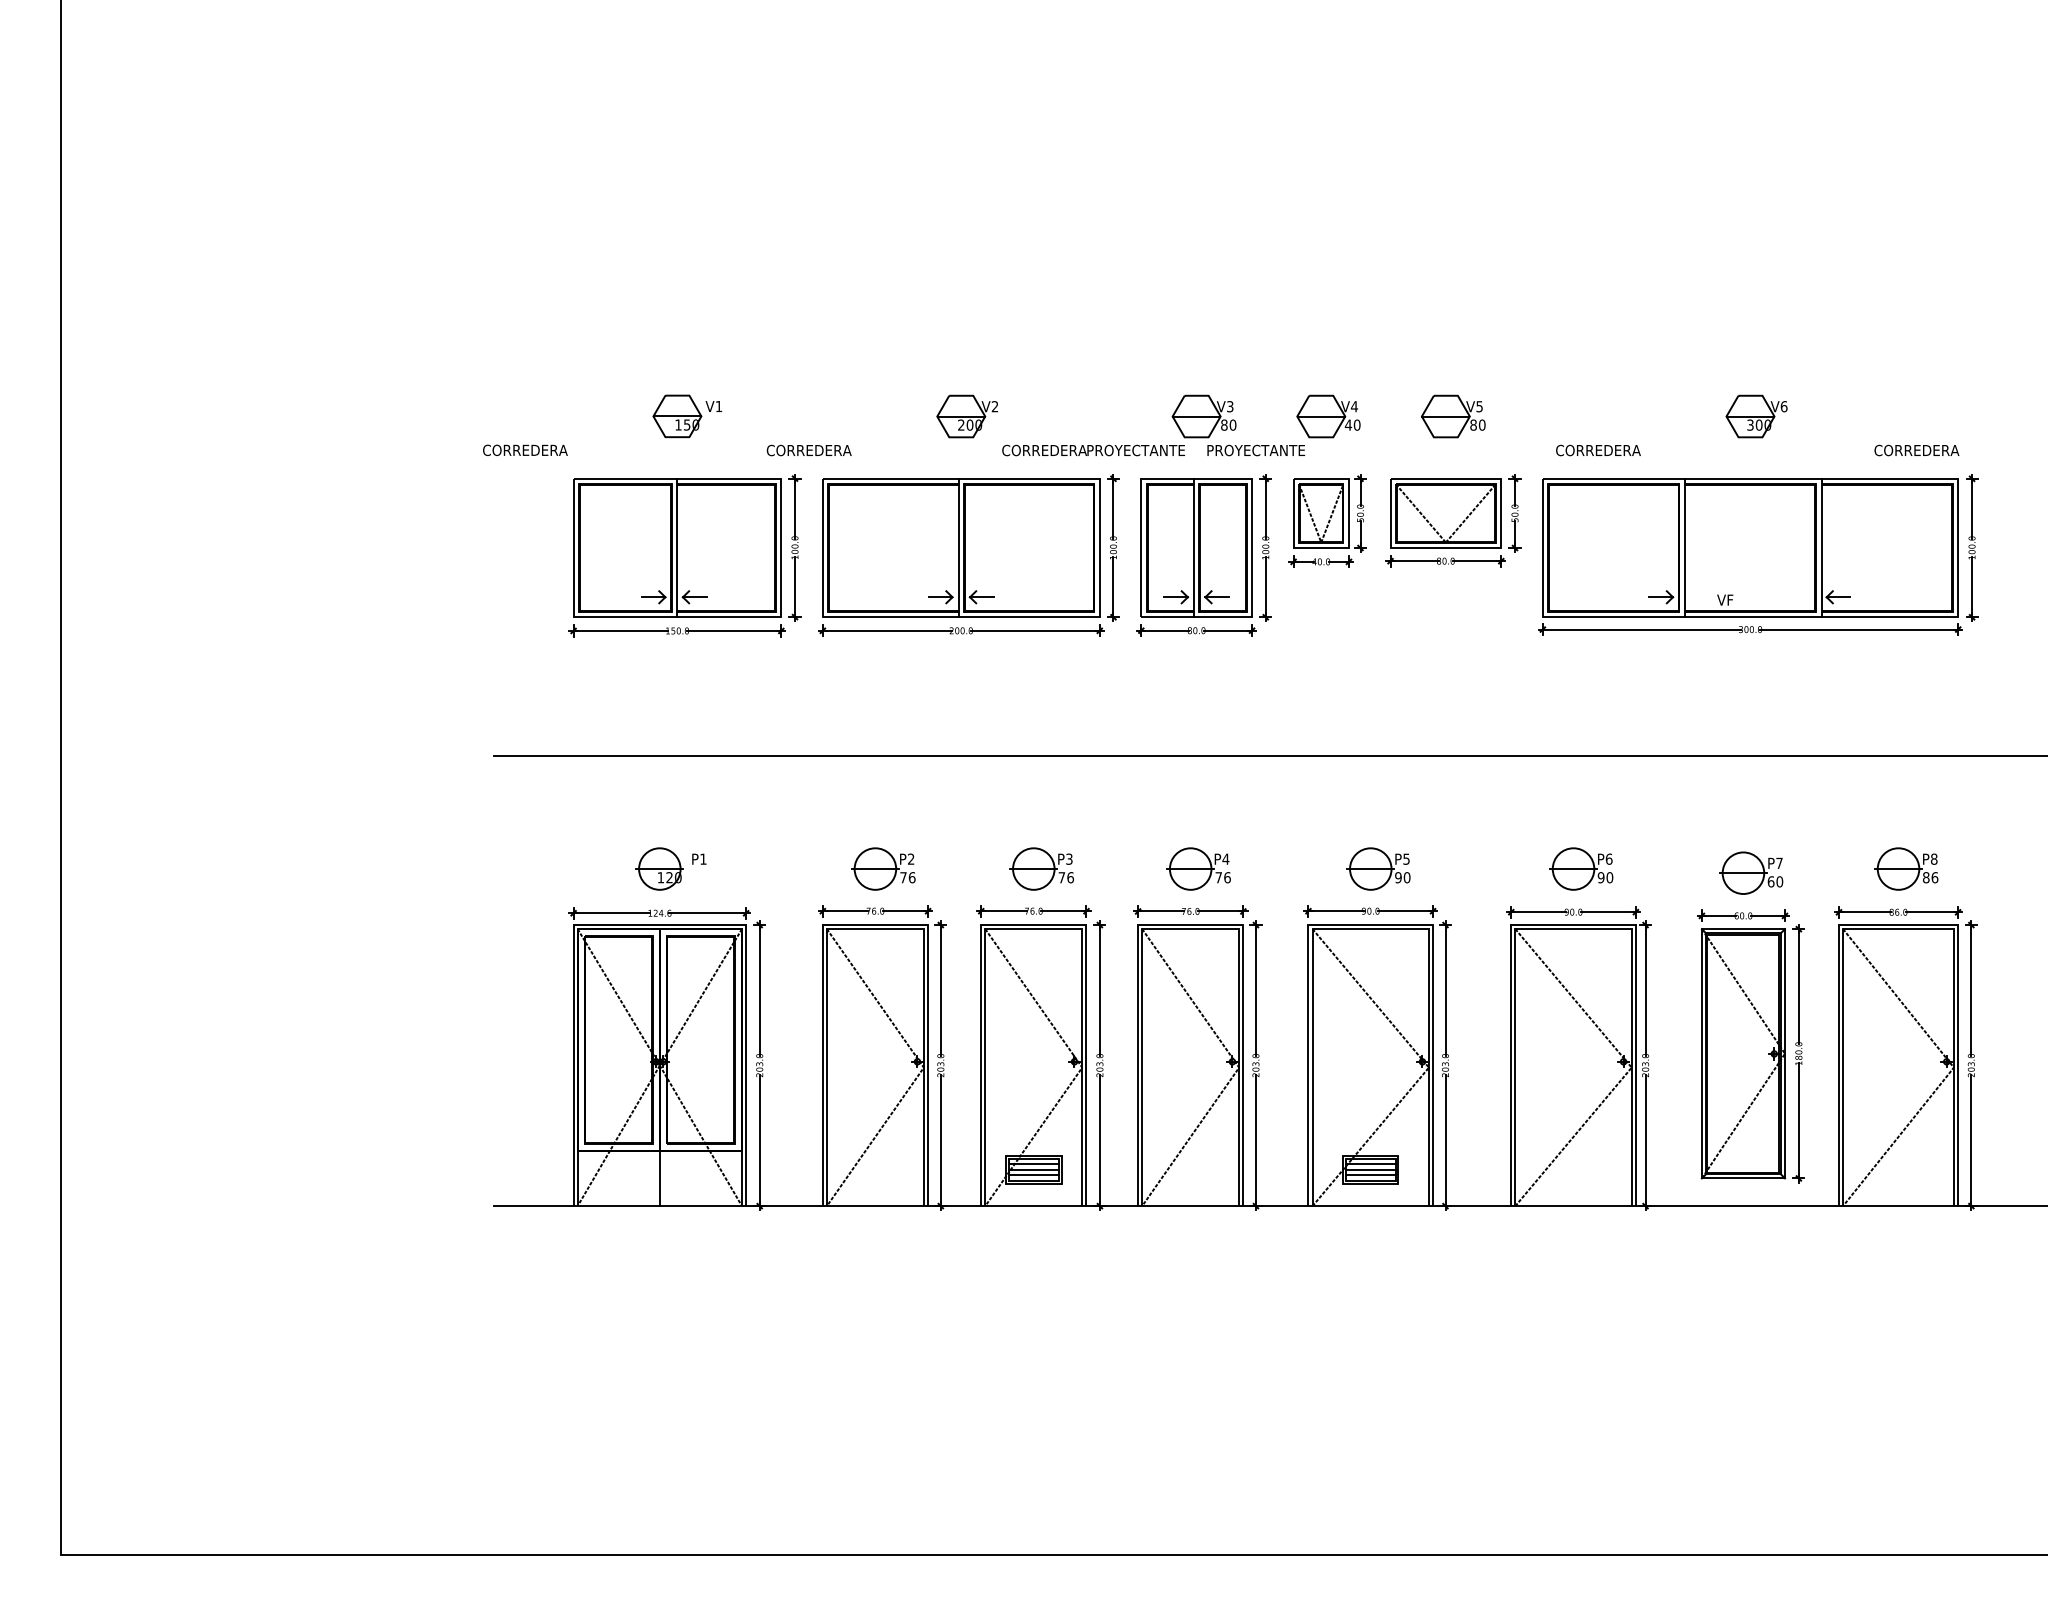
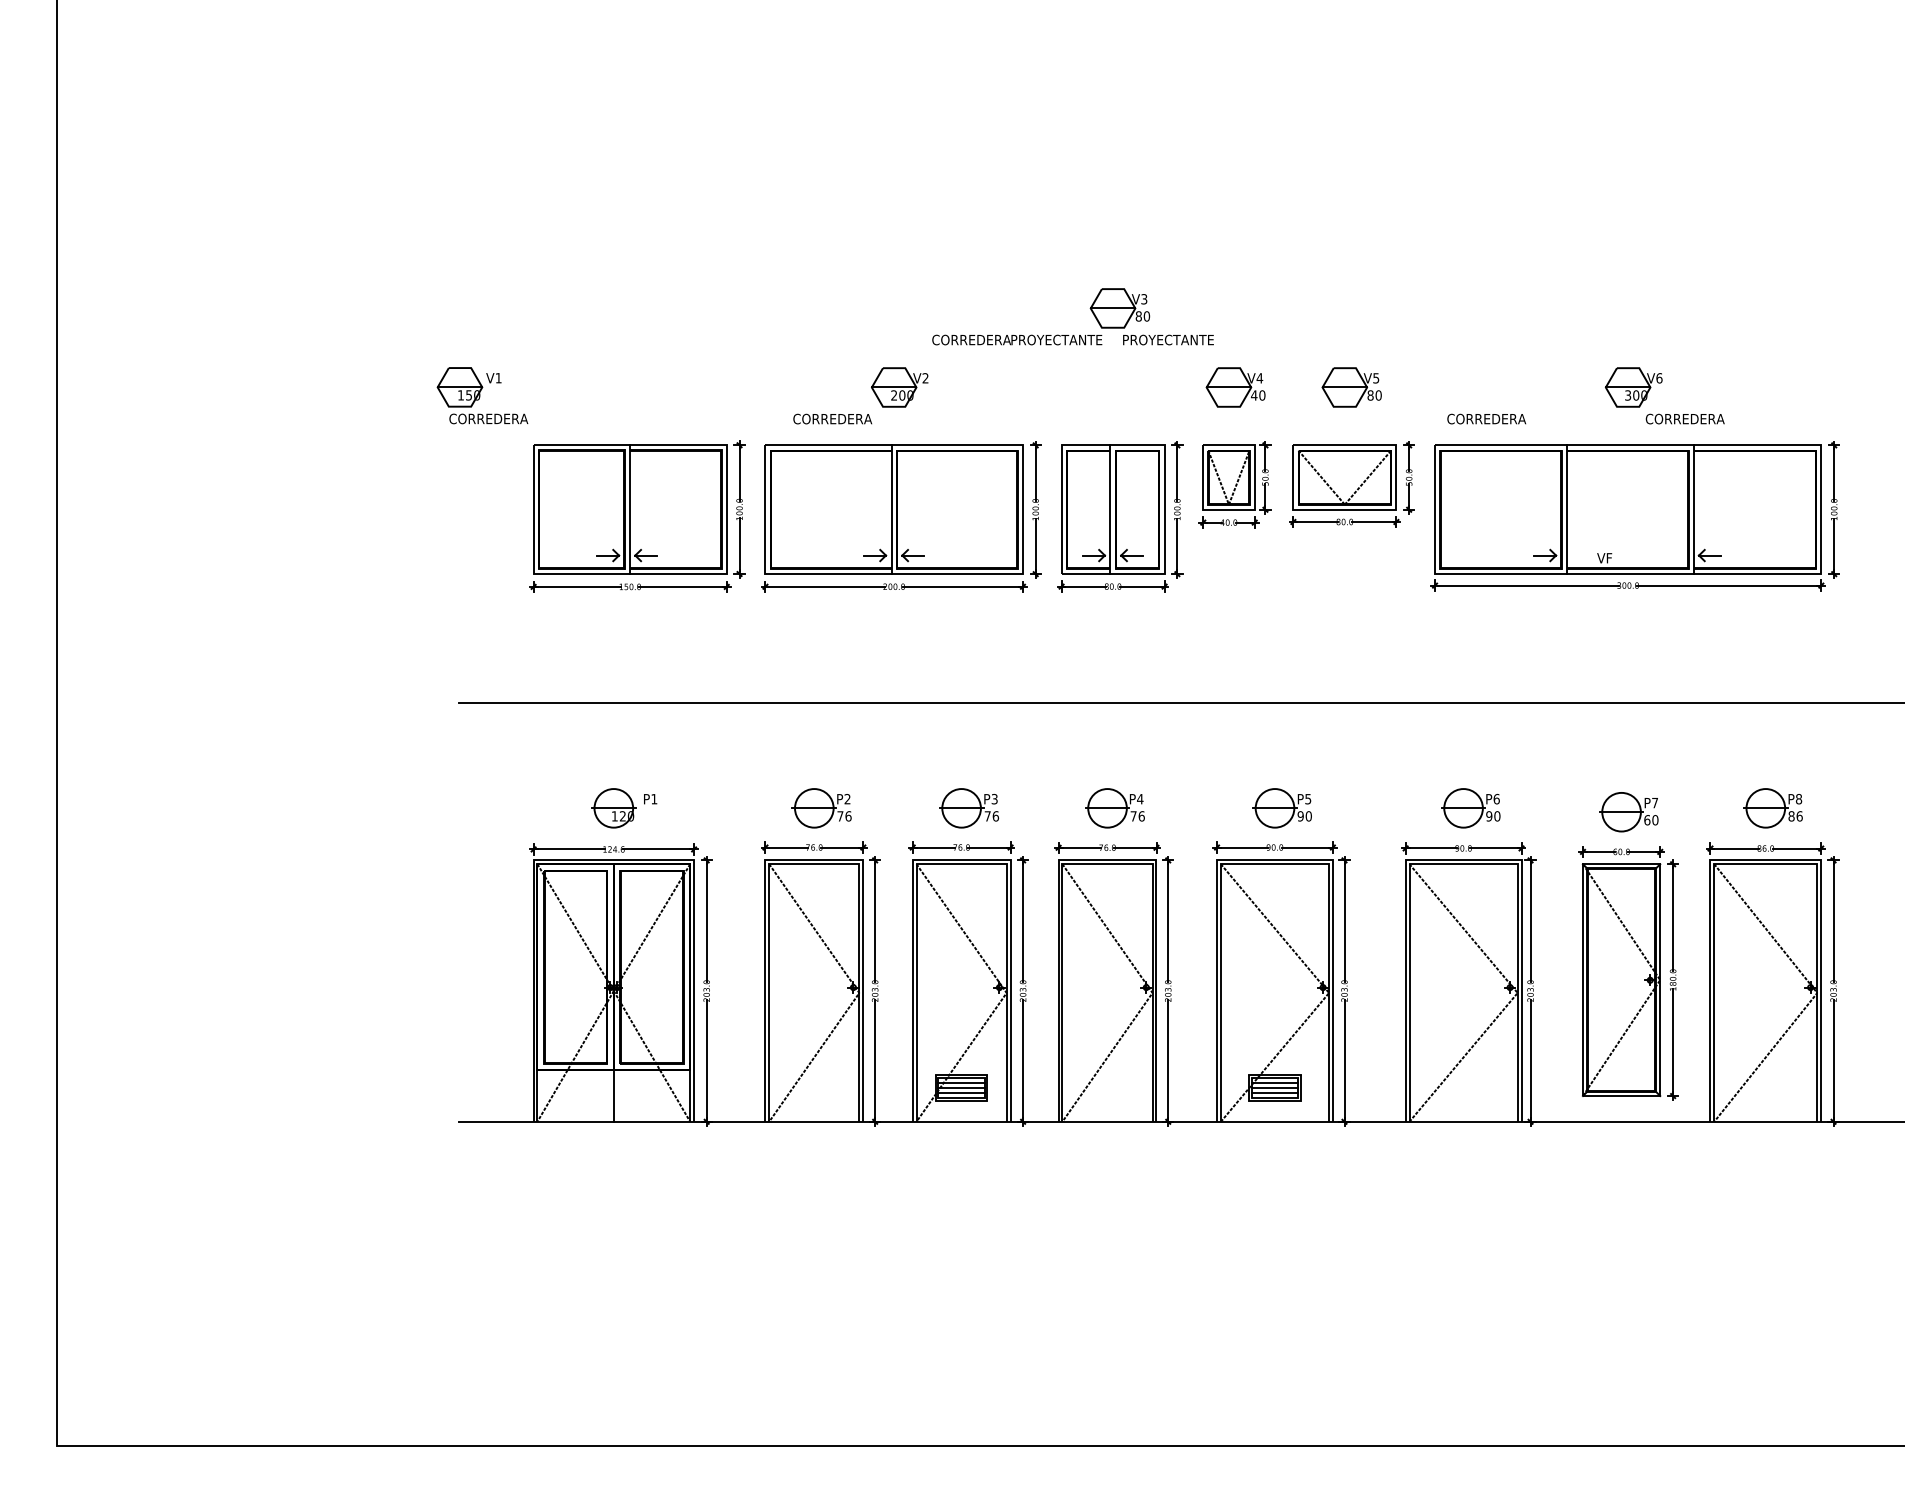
part: (687, 416) -> (469, 387), moved
part: (1153, 445) -> (1072, 335), moved
text: (808, 450) -> (832, 419), moved
text: (1916, 450) -> (1684, 419), moved

